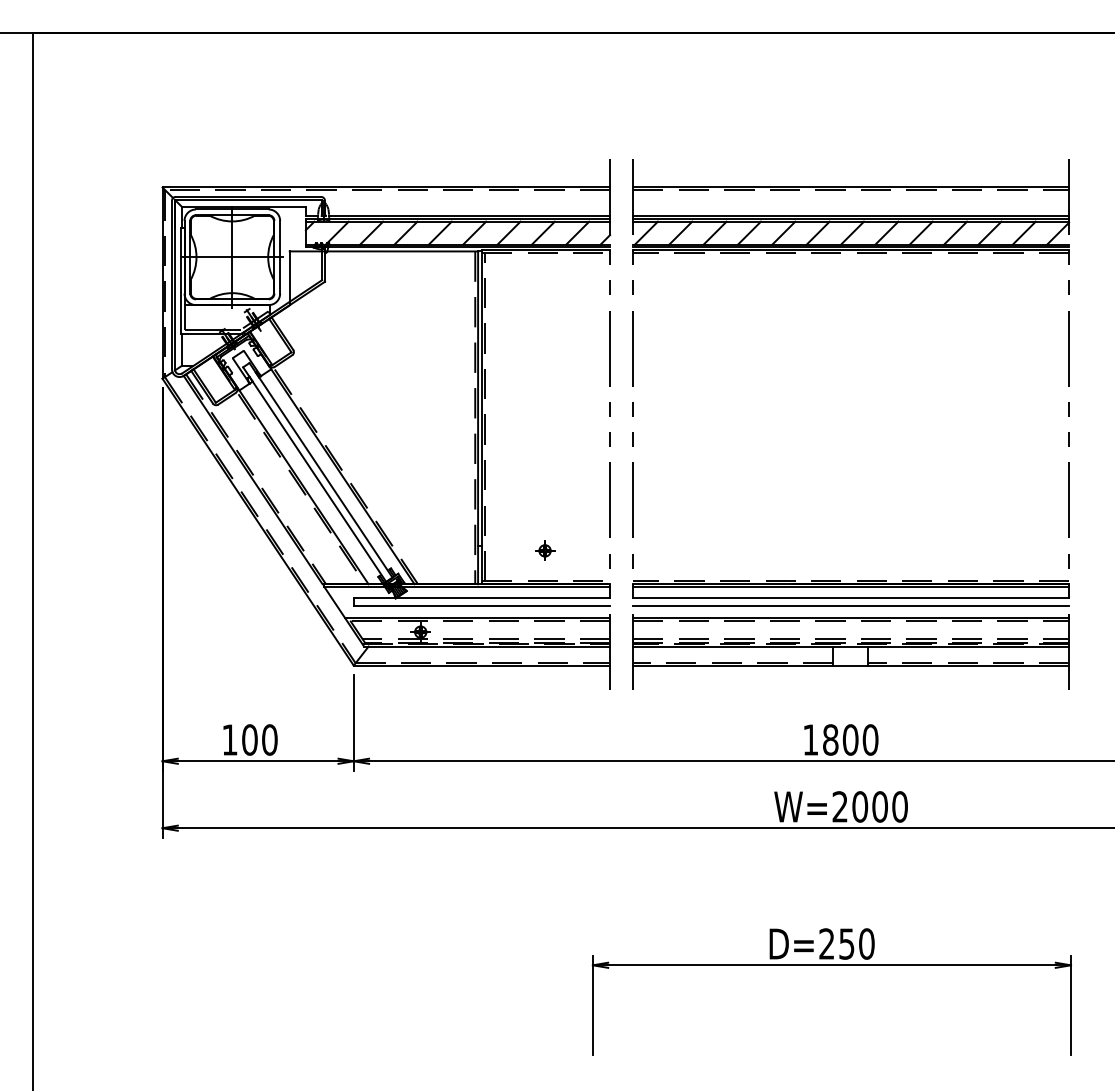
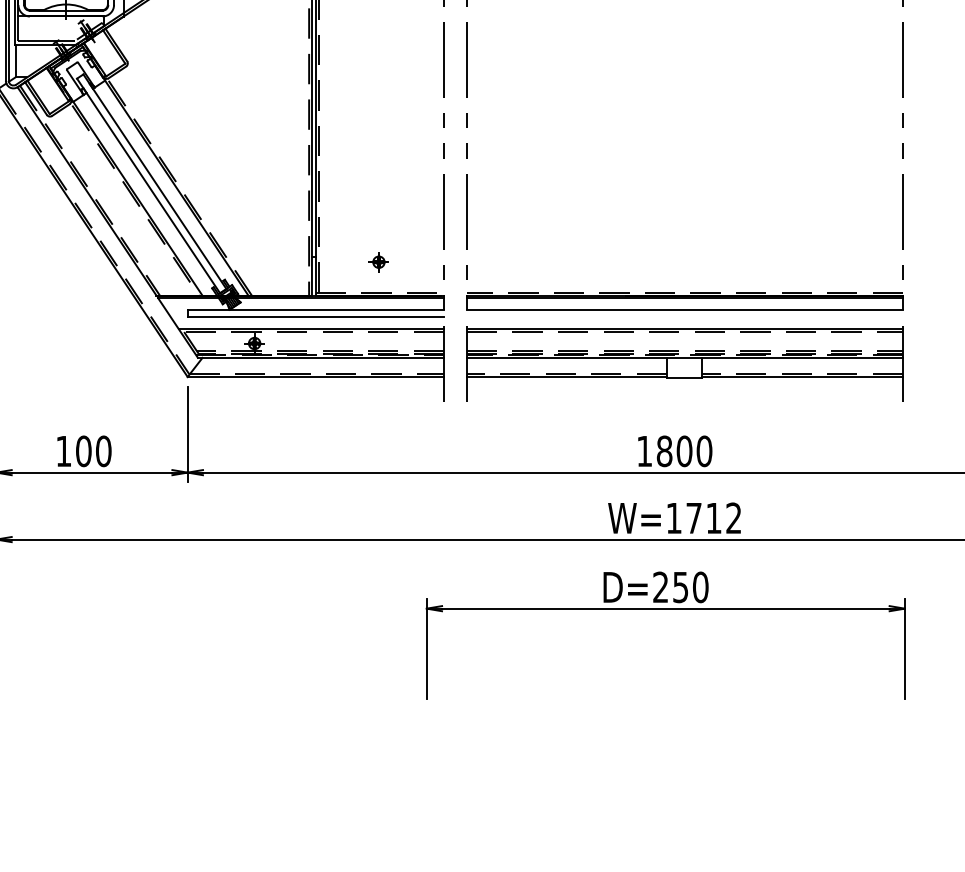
line: (851, 606) -> (685, 317), removed
text: (869, 806) -> (703, 517), W=2000 -> W=1712
part: (831, 965) -> (665, 608), moved

